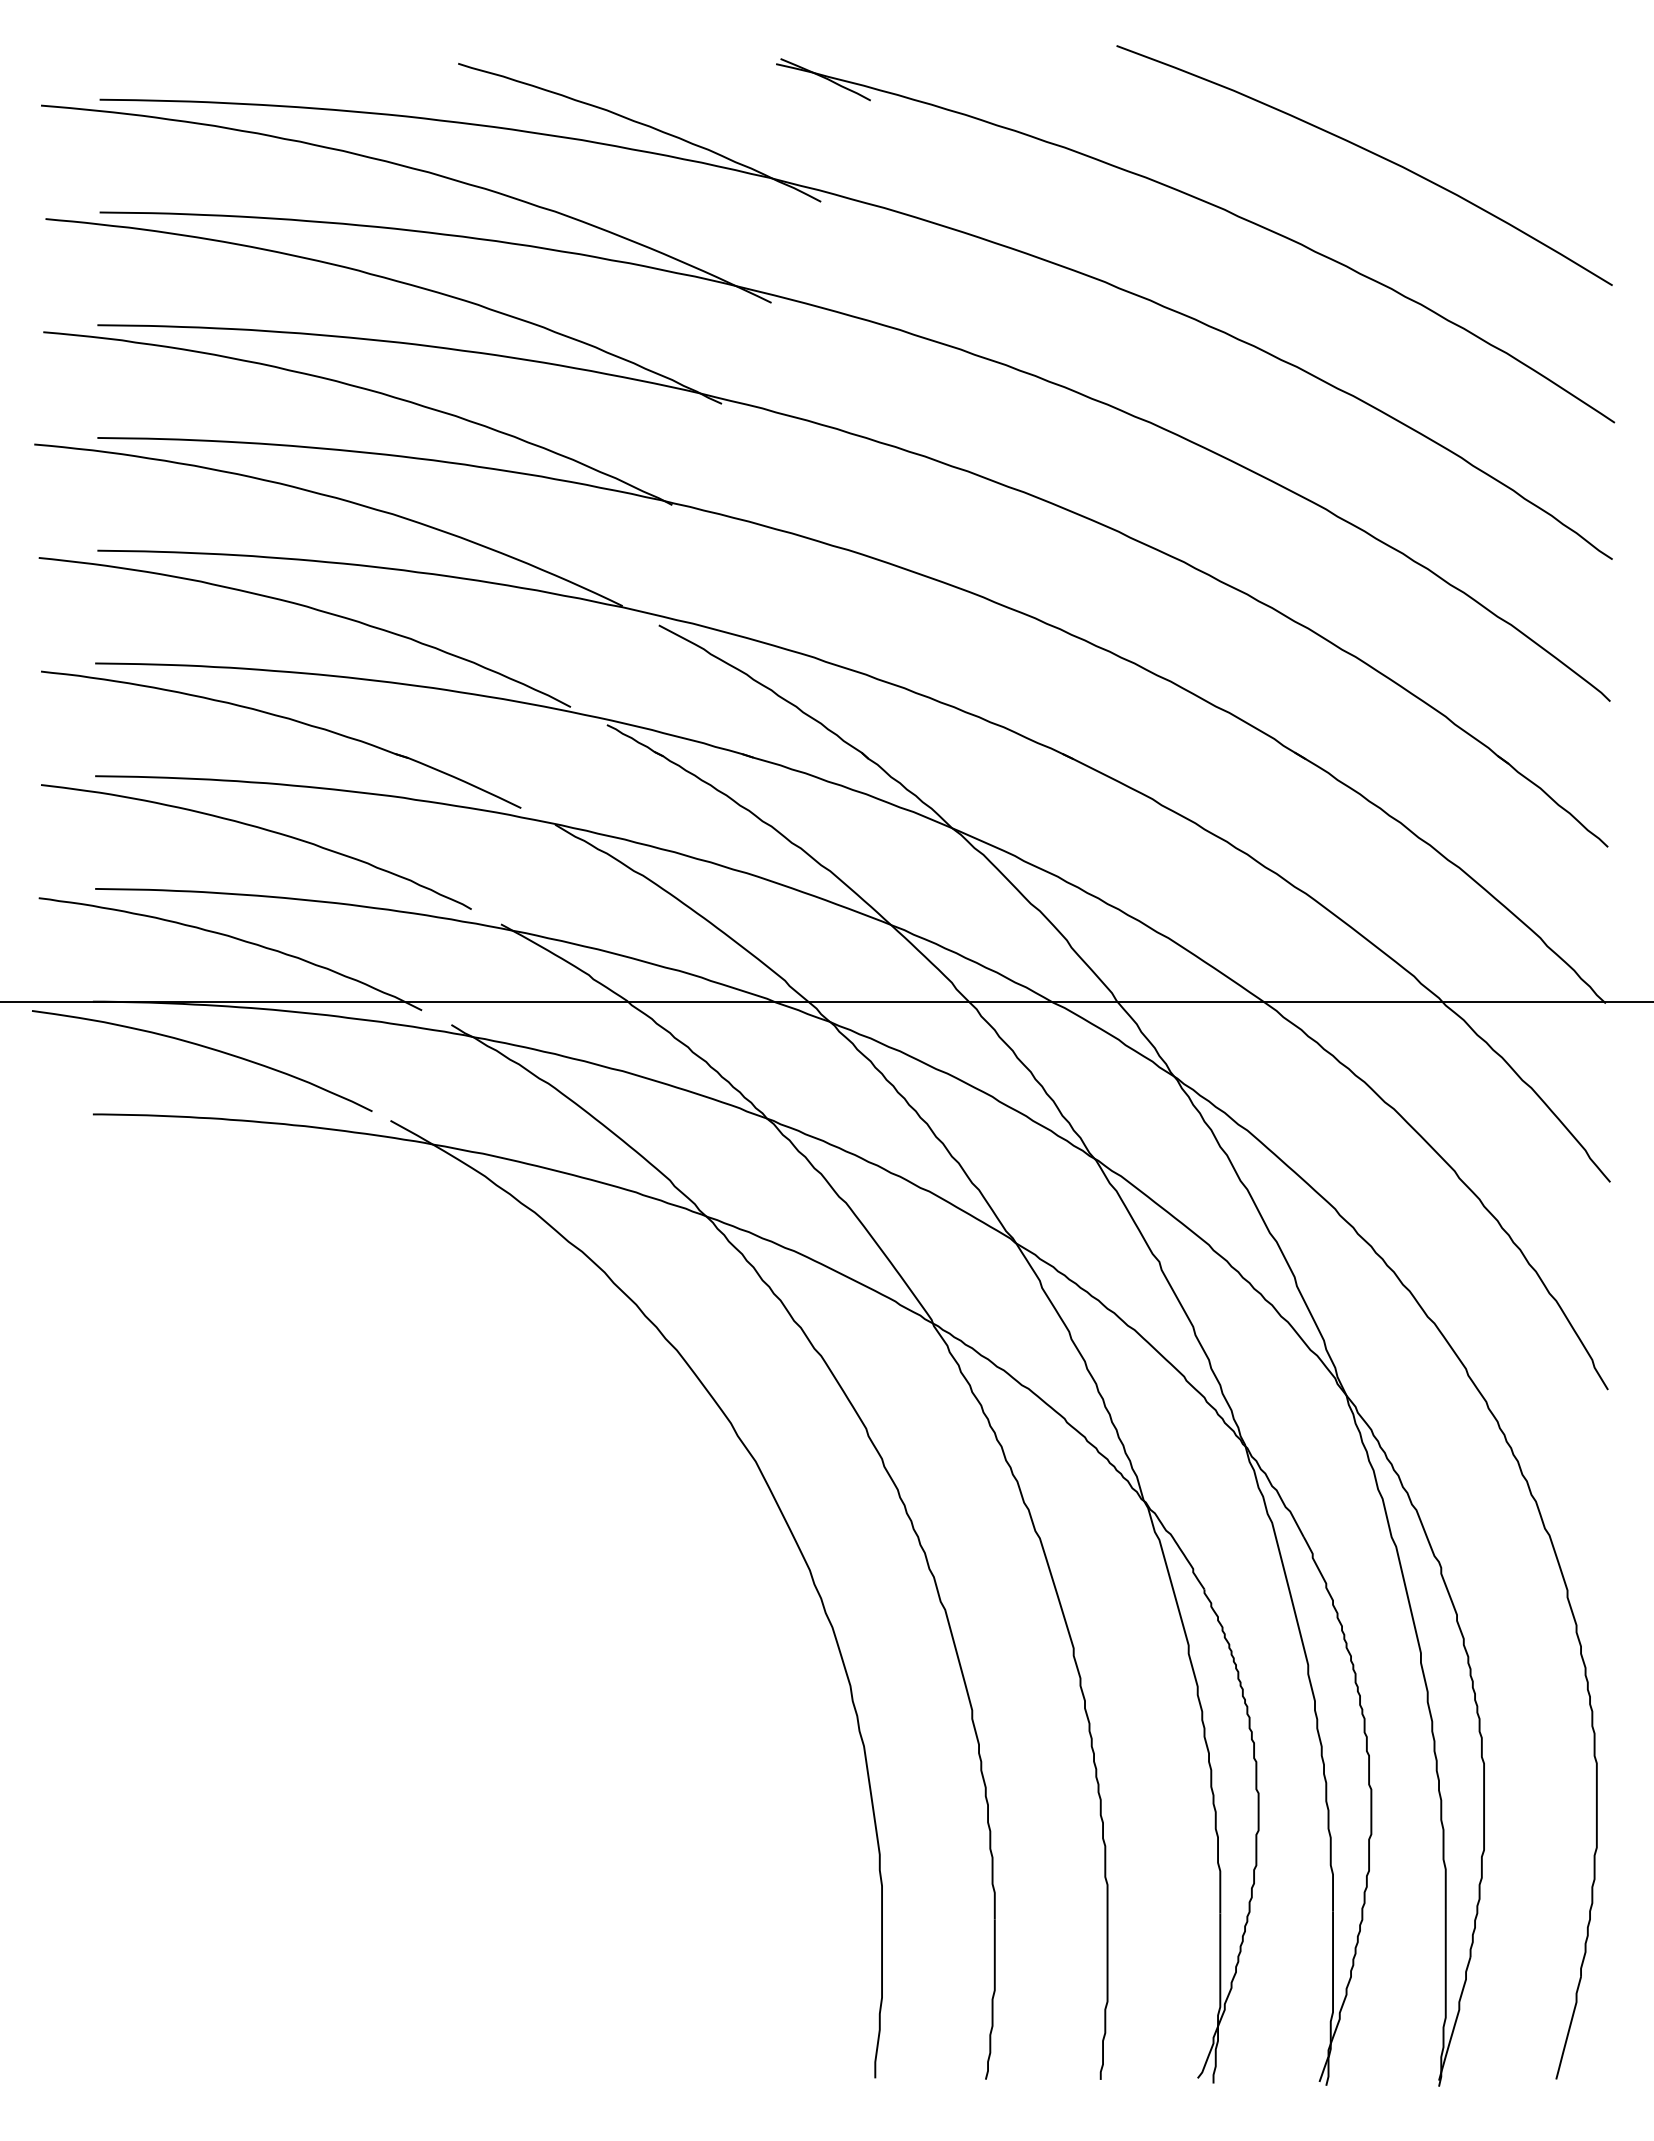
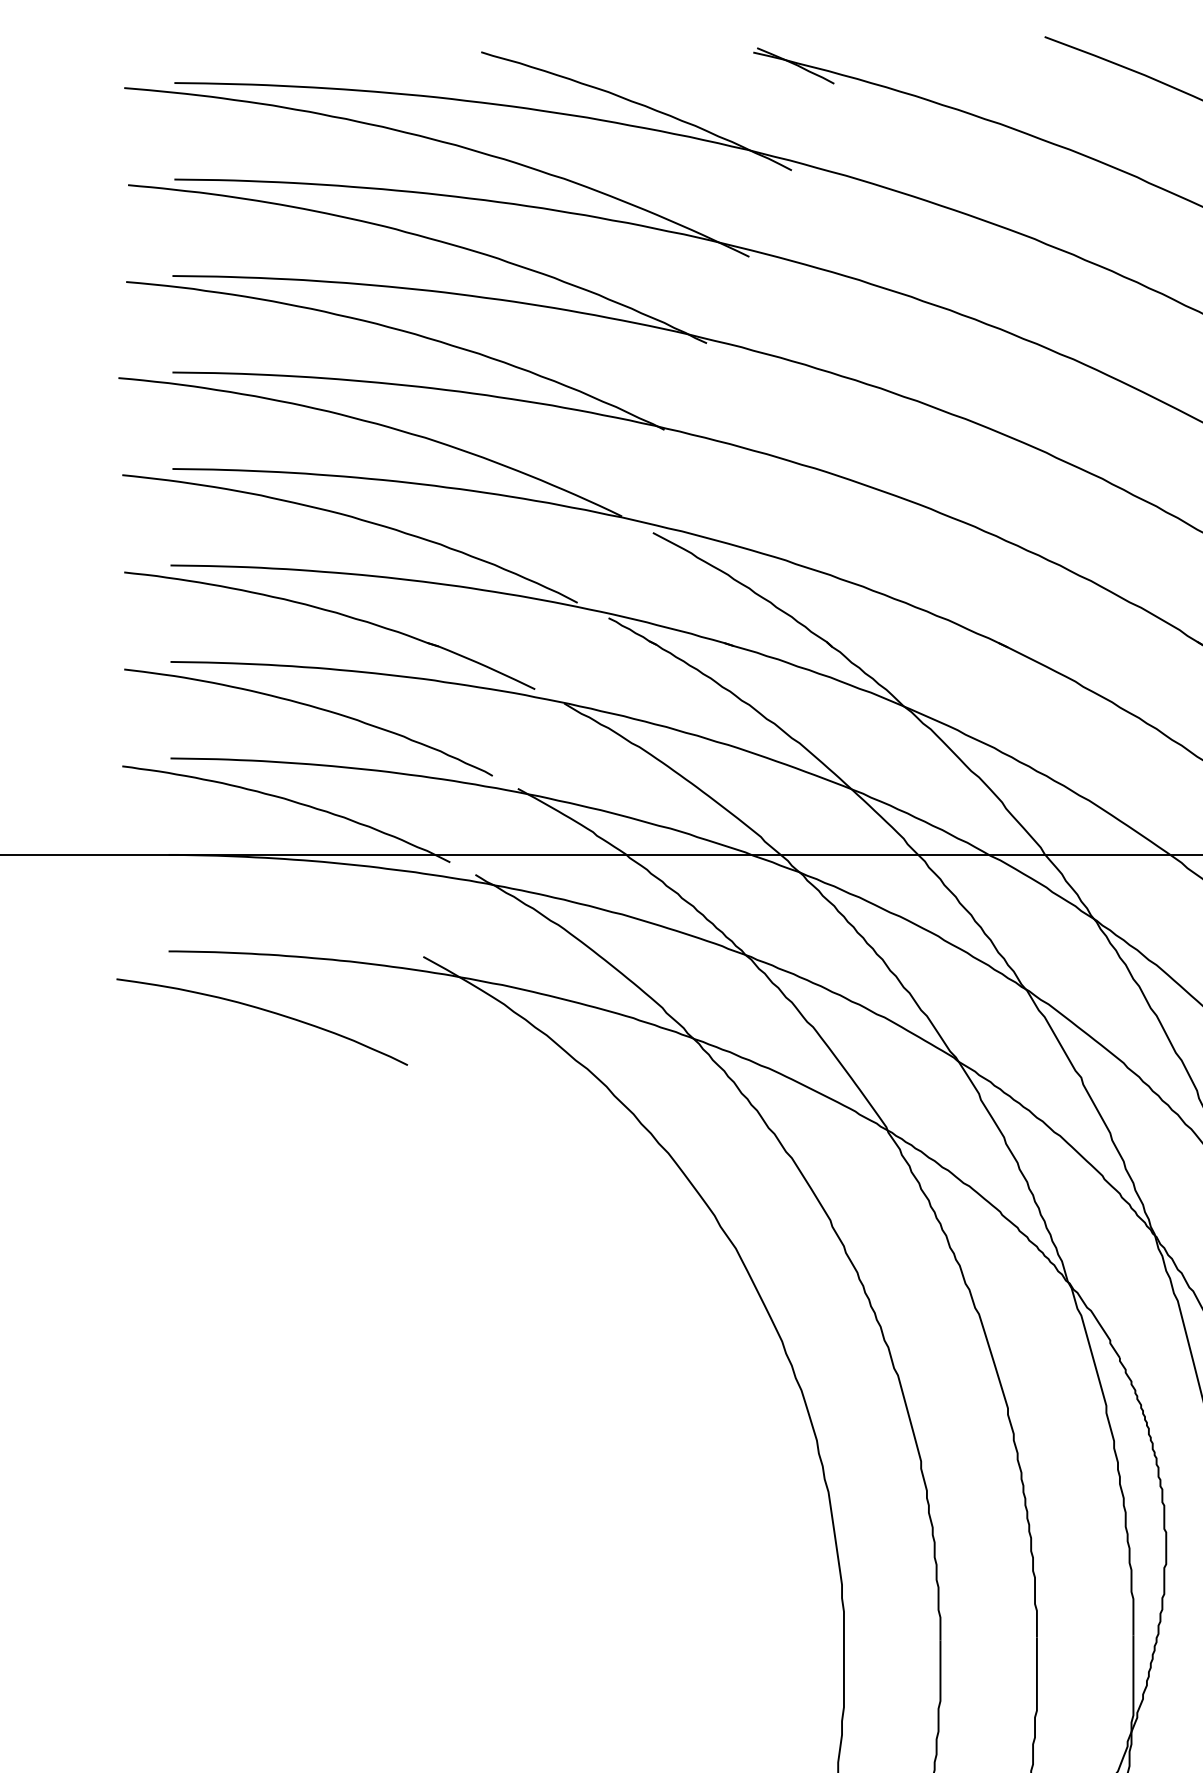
curve: (206, 1048) -> (265, 1011), moved

